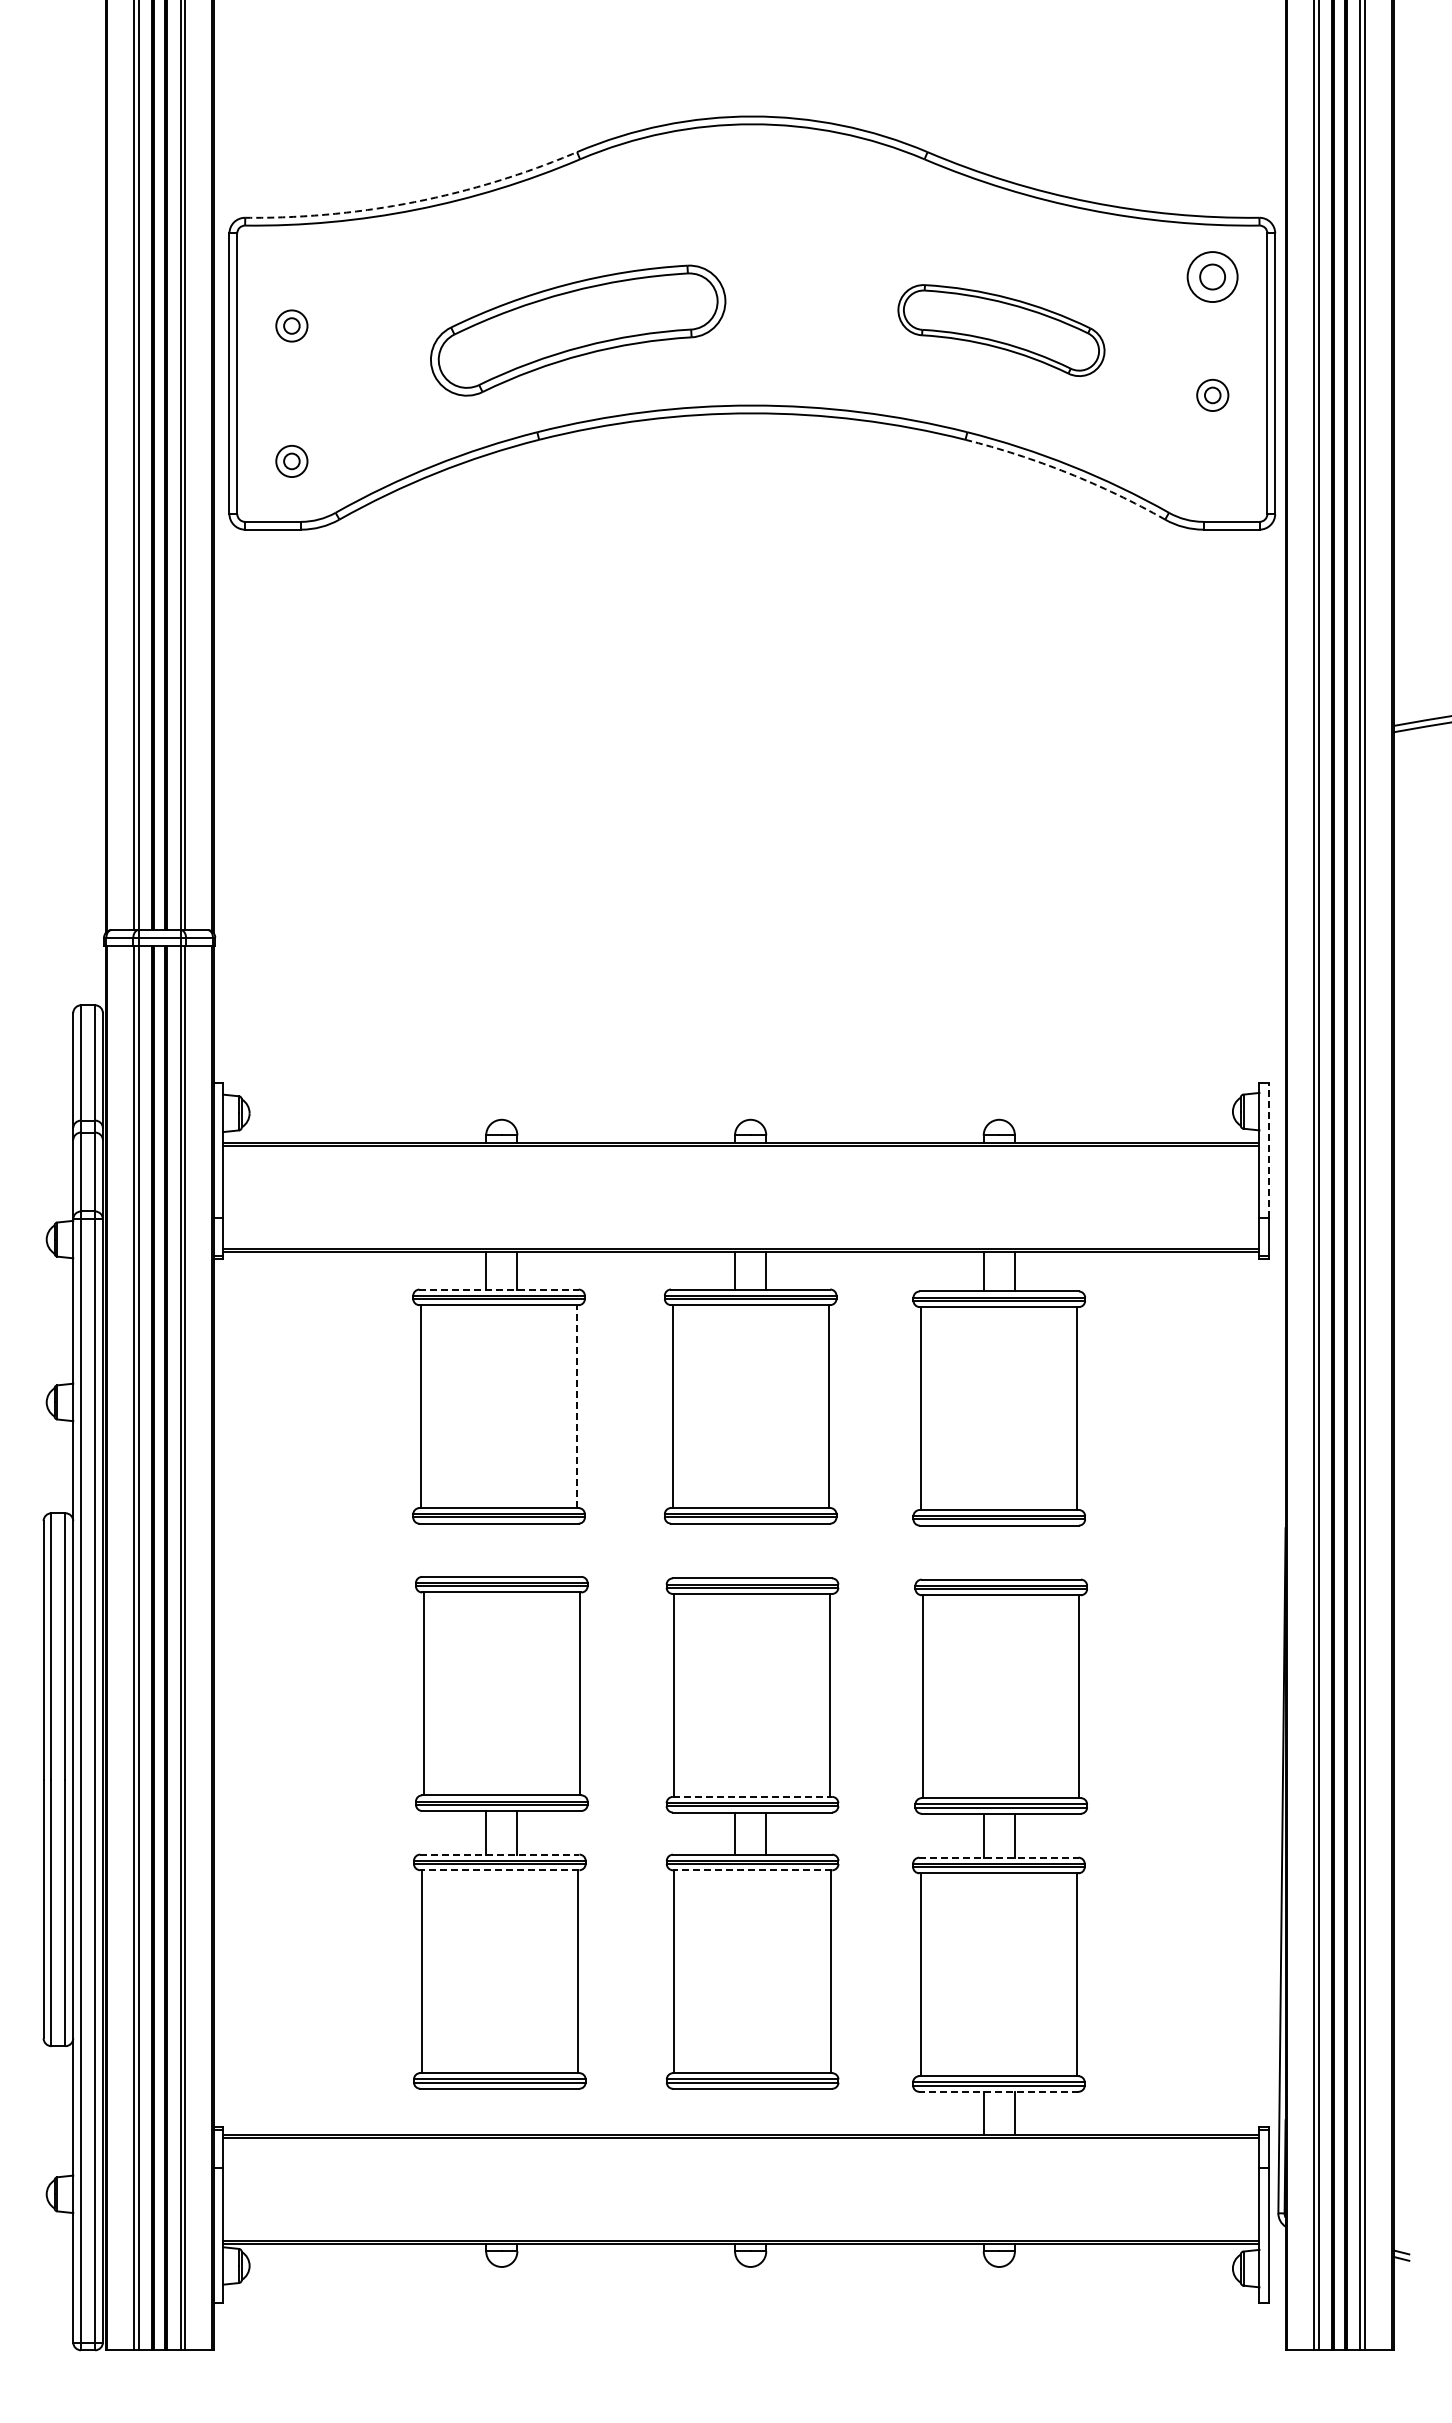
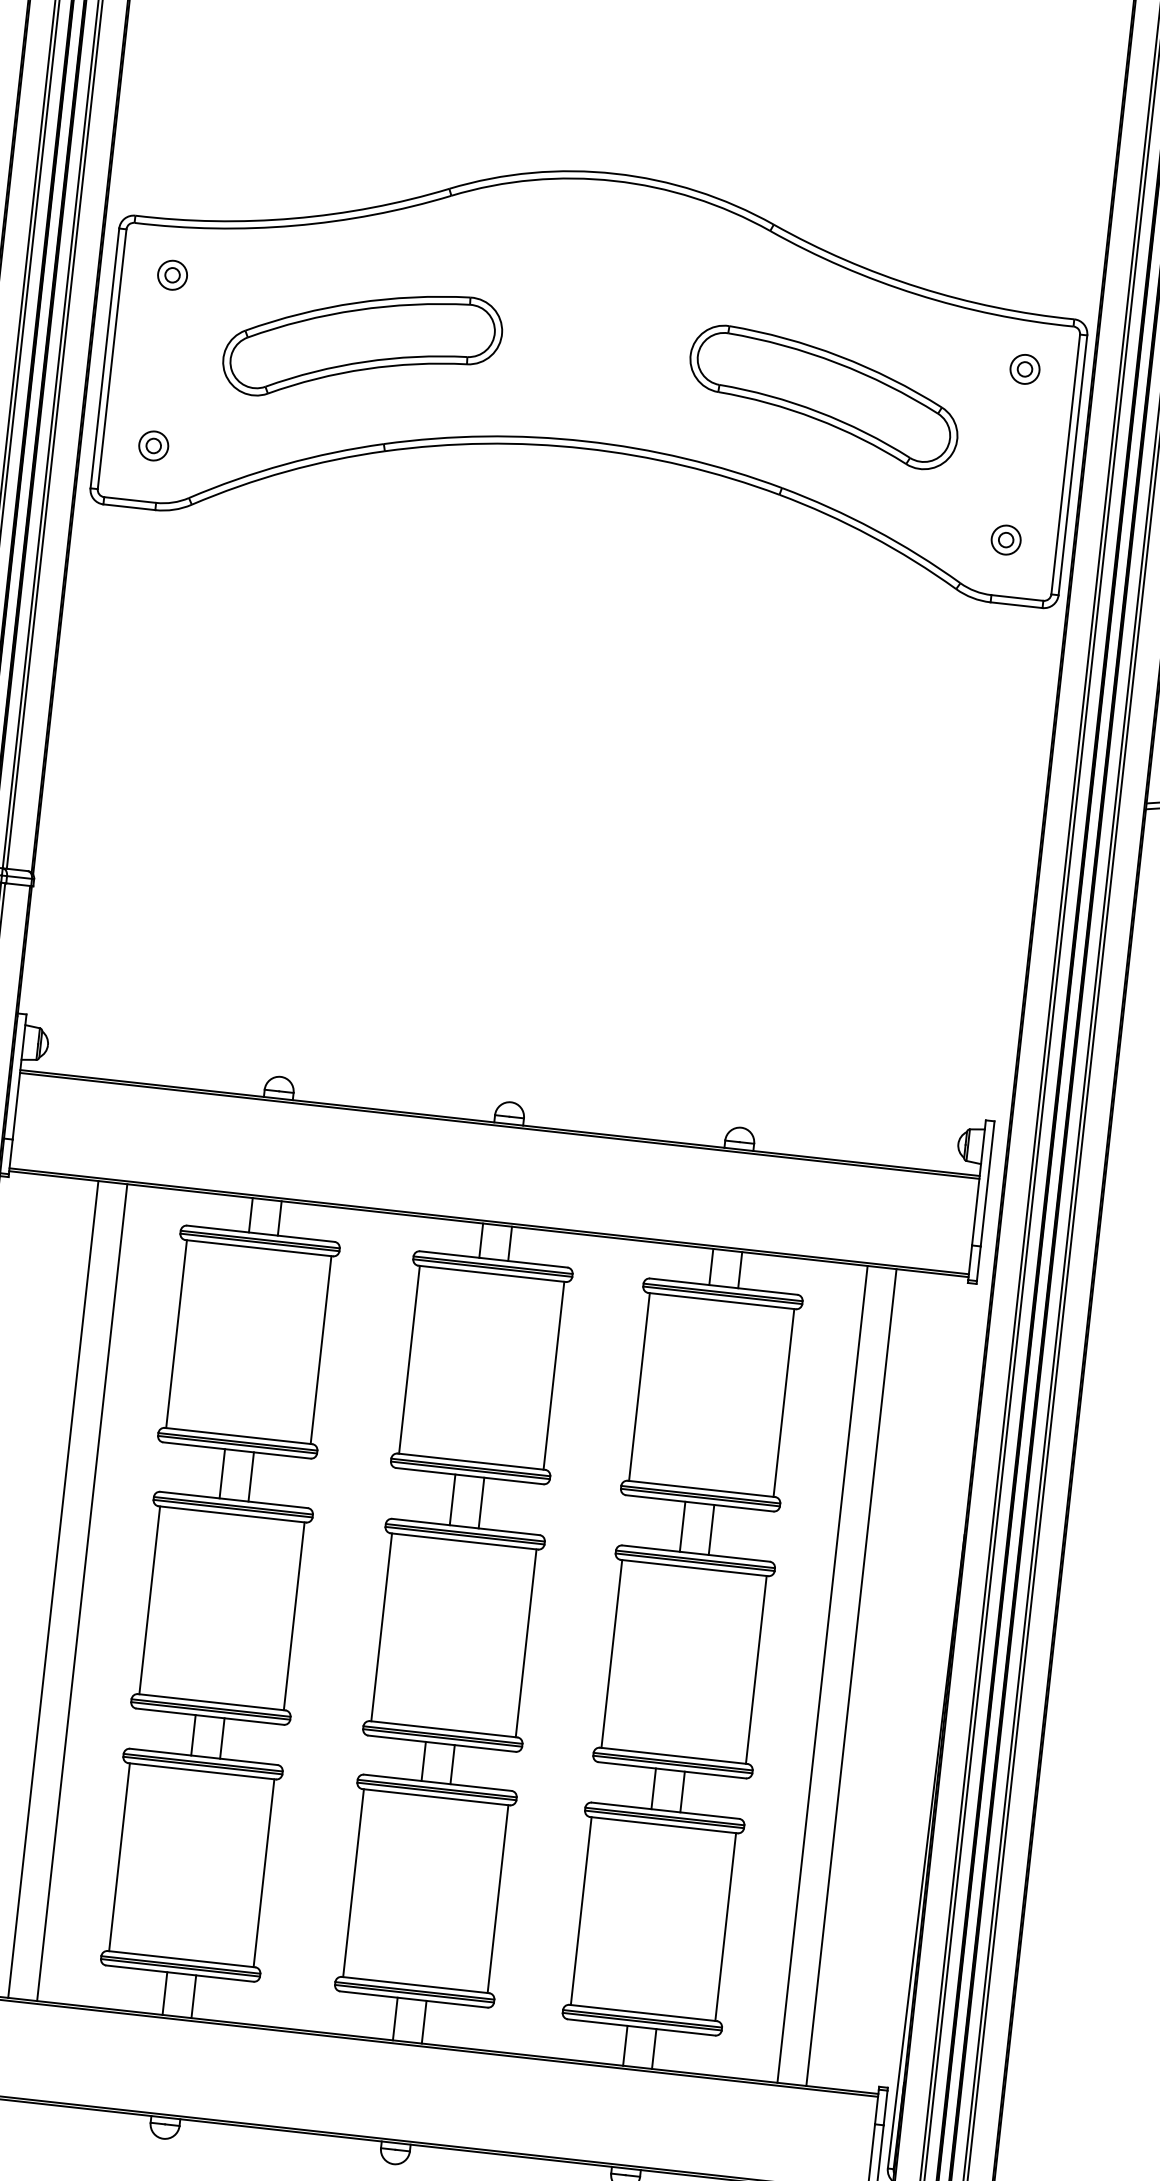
arc: (414, 202) -> (293, 218), dashed -> solid
part: (1212, 276) -> (1024, 368), size x0.62
part: (291, 325) -> (172, 274), moved
part: (578, 330) -> (363, 346), moved
part: (1001, 330) -> (823, 397), size x1.43
part: (1212, 394) -> (1006, 539), moved
arc: (1068, 473) -> (871, 536), dashed -> solid
line: (1268, 1150) -> (987, 1183), dashed -> solid
line: (499, 1289) -> (261, 1233), dashed -> solid
line: (577, 1406) -> (321, 1350), dashed -> solid
line: (486, 1549) -> (222, 1473), added
line: (517, 1549) -> (251, 1476), added
line: (735, 1550) -> (453, 1499), added
line: (766, 1550) -> (481, 1502), added
line: (983, 1552) -> (682, 1526), added
line: (1014, 1552) -> (711, 1529), added
line: (319, 1693) -> (53, 1589), added
line: (350, 1693) -> (82, 1592), added
line: (1150, 1693) -> (822, 1674), added
line: (1181, 1693) -> (851, 1677), added
line: (752, 1796) -> (443, 1728), dashed -> solid
line: (499, 1854) -> (203, 1756), dashed -> solid
line: (998, 1857) -> (665, 1810), dashed -> solid
line: (499, 1870) -> (201, 1771), dashed -> solid
line: (752, 1870) -> (436, 1797), dashed -> solid
line: (998, 2091) -> (641, 2027), dashed -> solid
line: (486, 2111) -> (165, 1993), added
line: (517, 2111) -> (193, 1996), added
line: (735, 2111) -> (395, 2018), added
line: (766, 2111) -> (424, 2021), added

